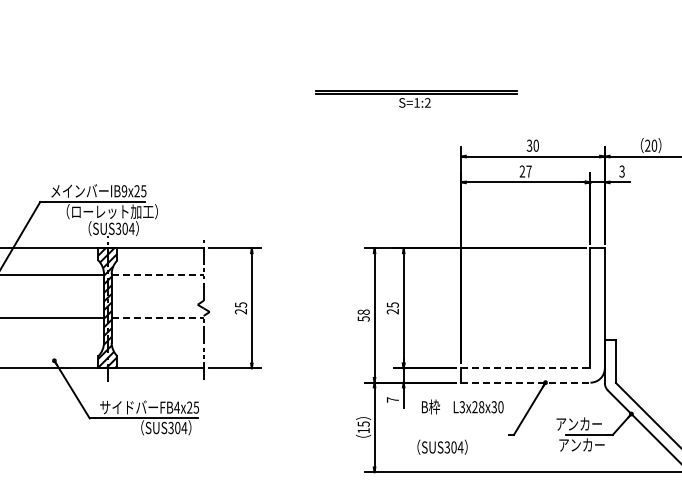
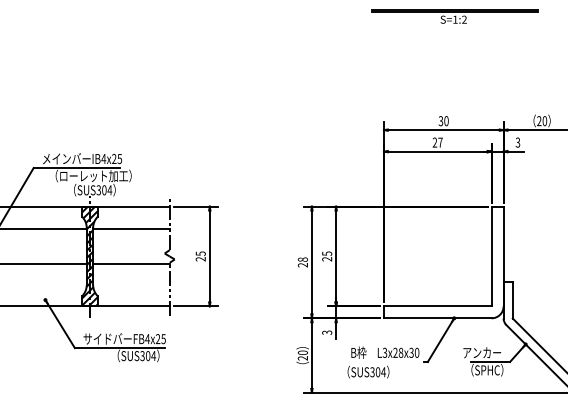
part: (416, 98) -> (455, 16), moved
text: (124, 191) -> (103, 159), IB9x25 -> IB4x25
line: (158, 274) -> (132, 228), dashed -> solid
line: (158, 317) -> (132, 264), dashed -> solid
text: (363, 318) -> (302, 264), 58 -> 28
line: (525, 368) -> (437, 306), dashed -> solid
line: (525, 382) -> (437, 318), dashed -> solid
text: (392, 399) -> (326, 332), 7 -> 3
text: (462, 406) -> (385, 352), moved
text: (363, 427) -> (302, 355), 15 -> 20
text: (581, 444) -> (484, 369), アンカー -> （SPHC）

